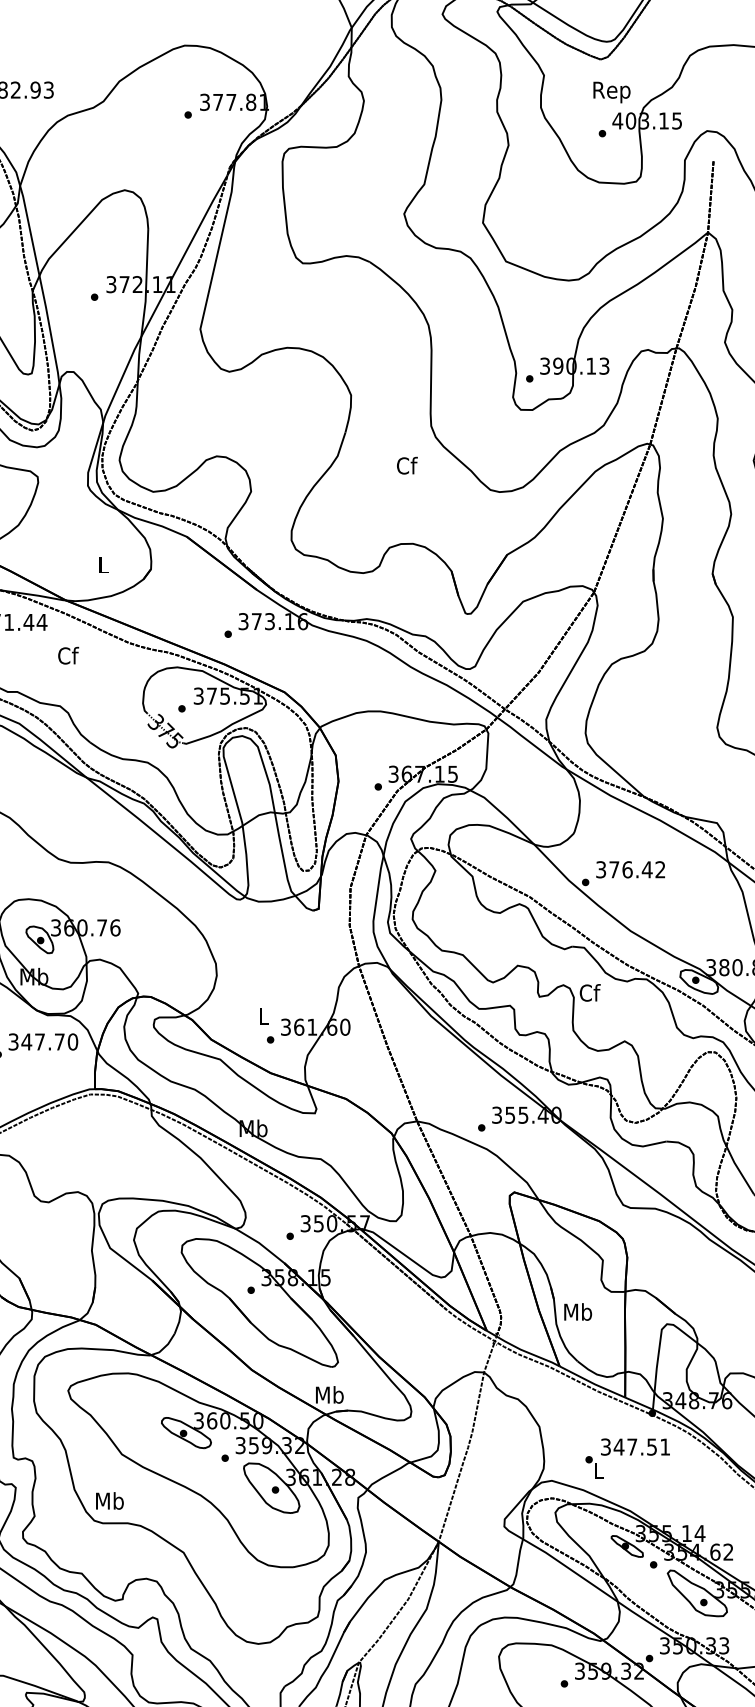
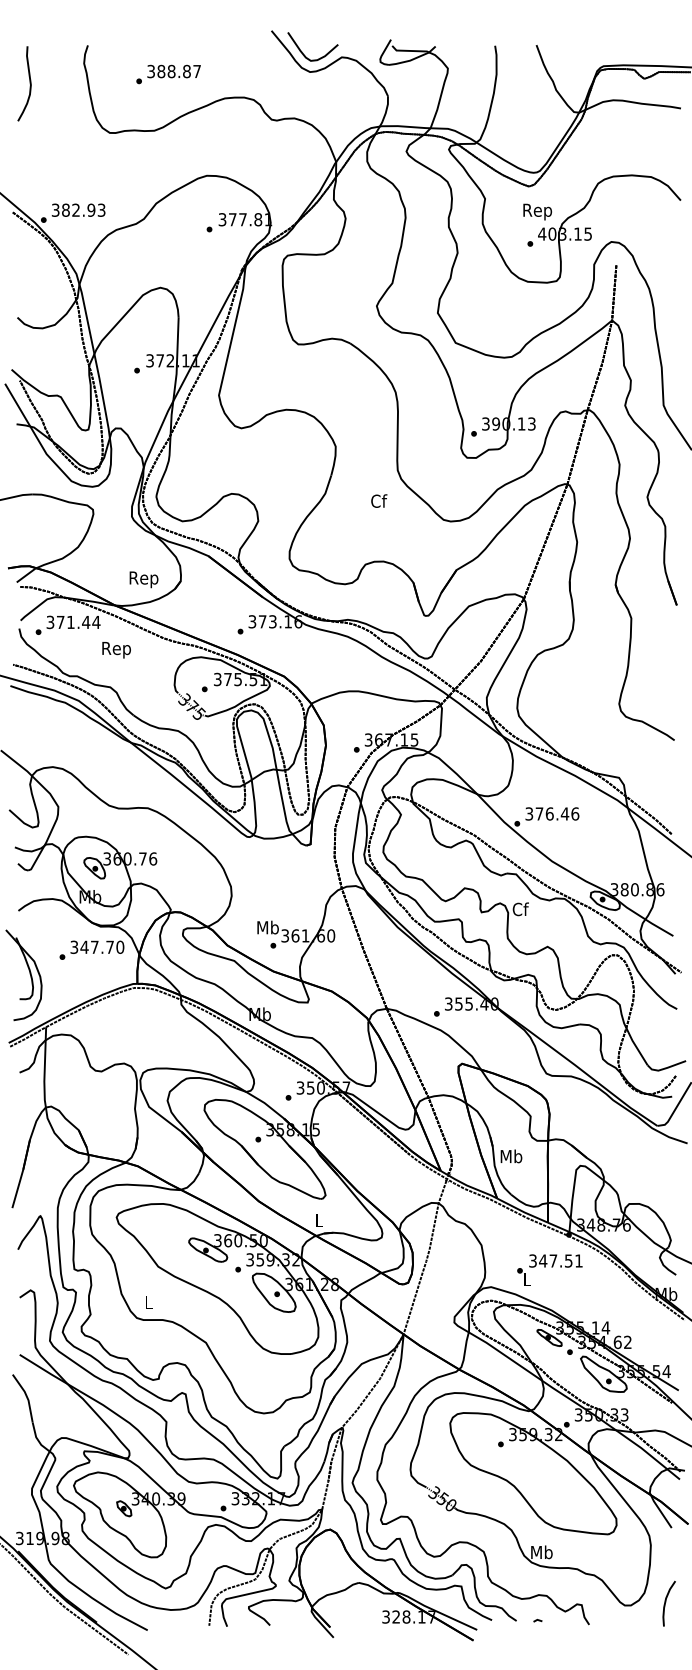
text: (102, 566) -> (143, 579), L -> Rep
text: (68, 657) -> (116, 649), Cf -> Rep
text: (660, 869) -> (575, 813), 376.42 -> 376.46
text: (263, 1016) -> (267, 927), L -> Mb
text: (328, 1394) -> (318, 1220), Mb -> L
text: (109, 1500) -> (148, 1302), Mb -> L

